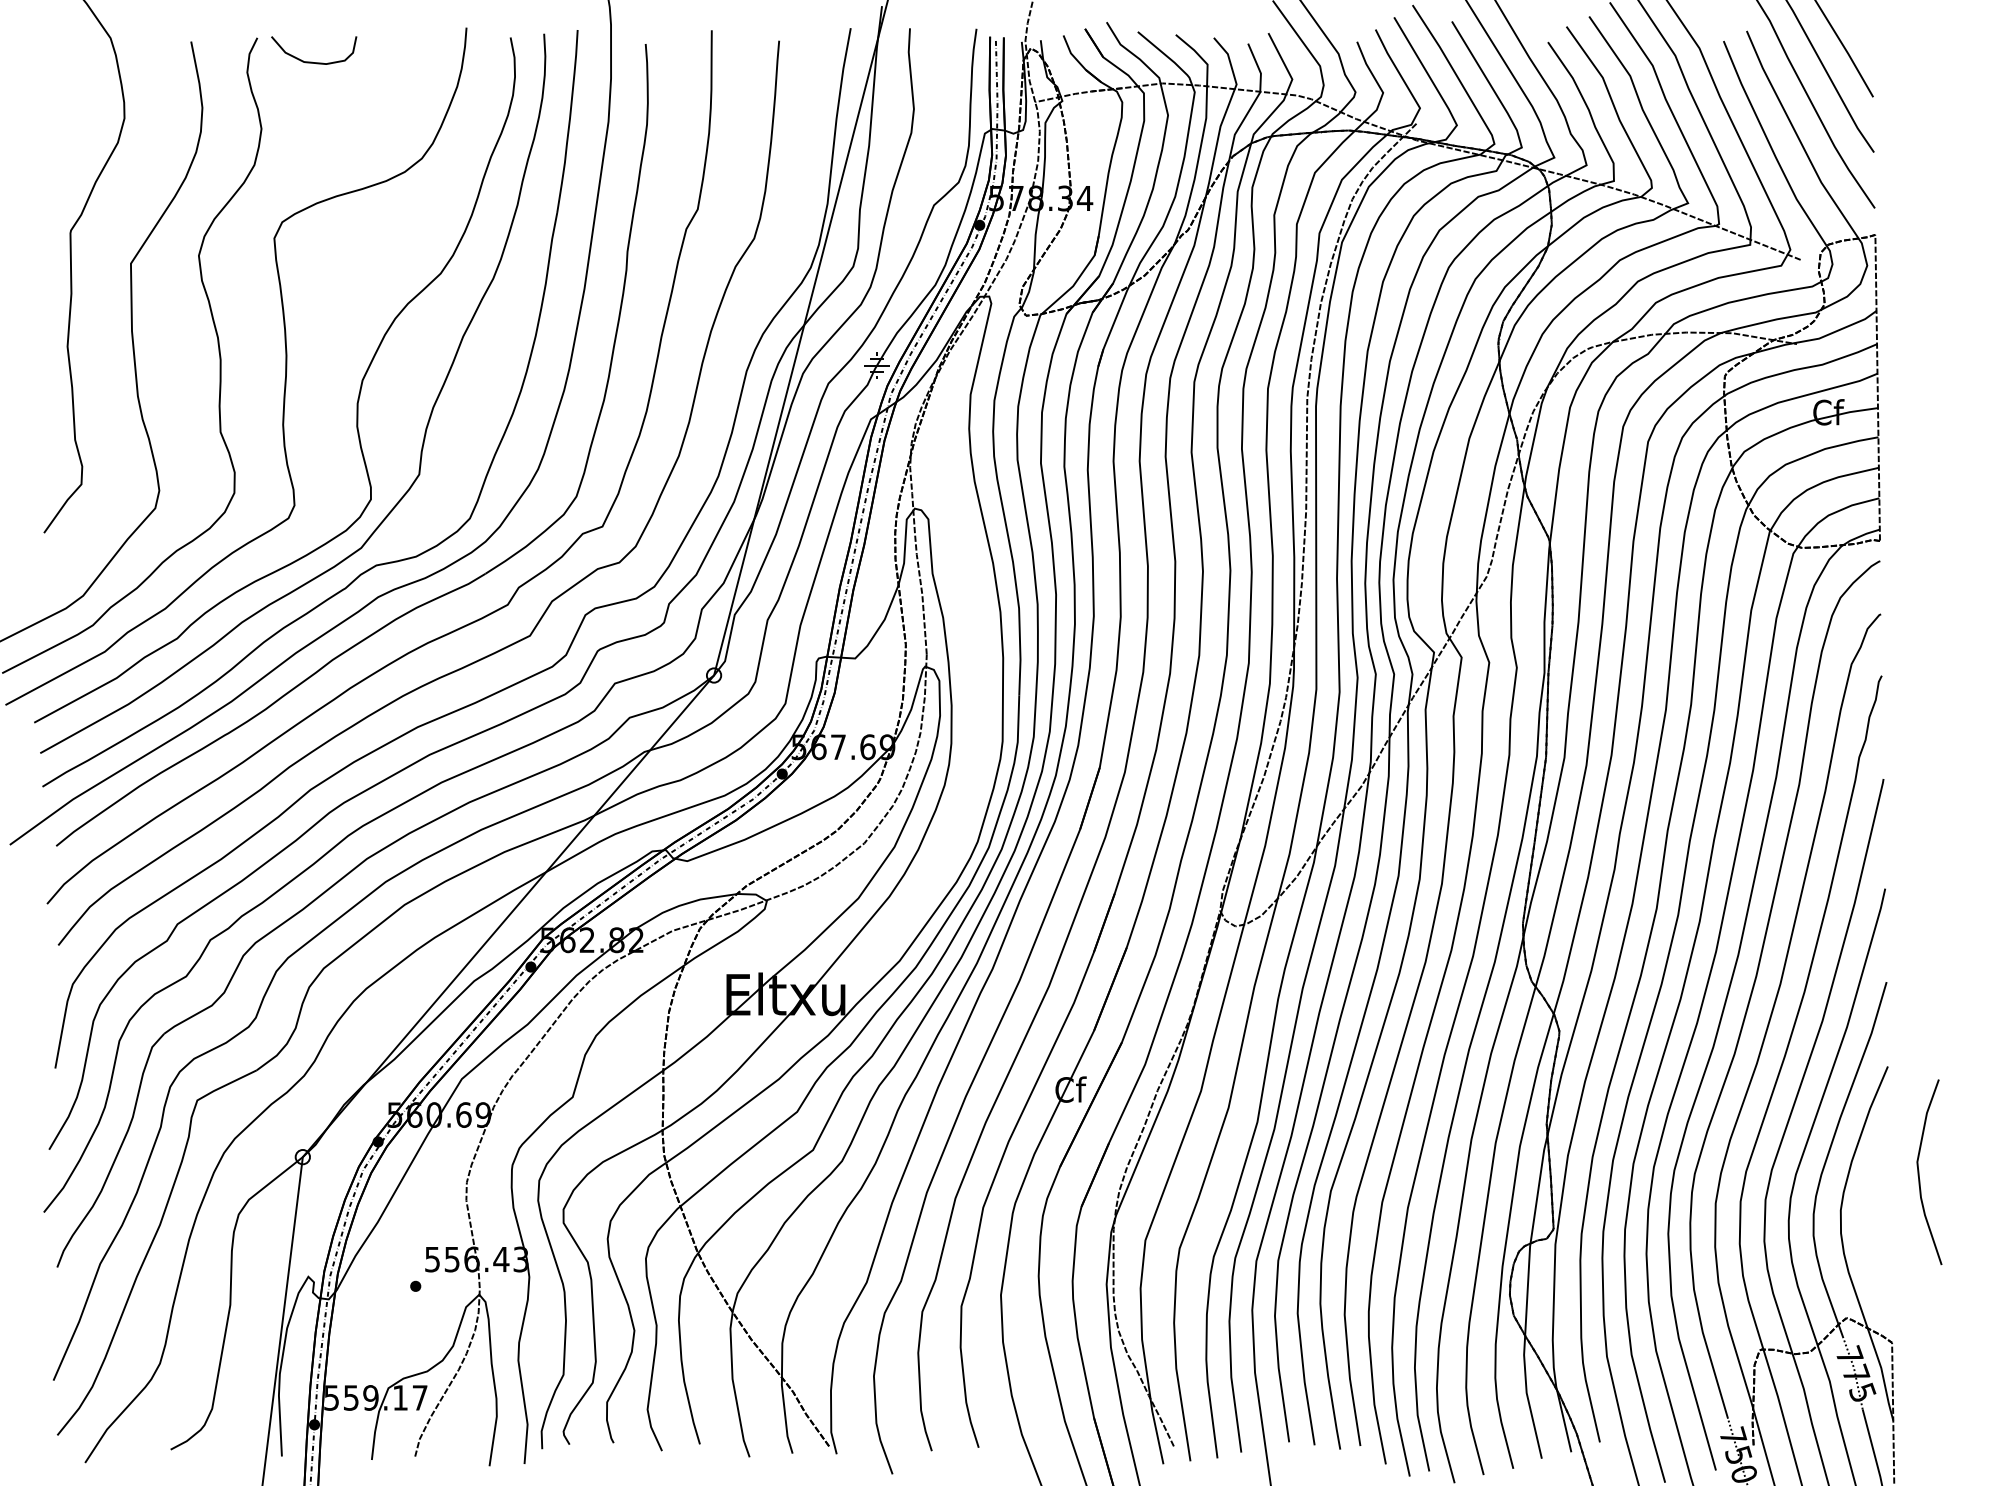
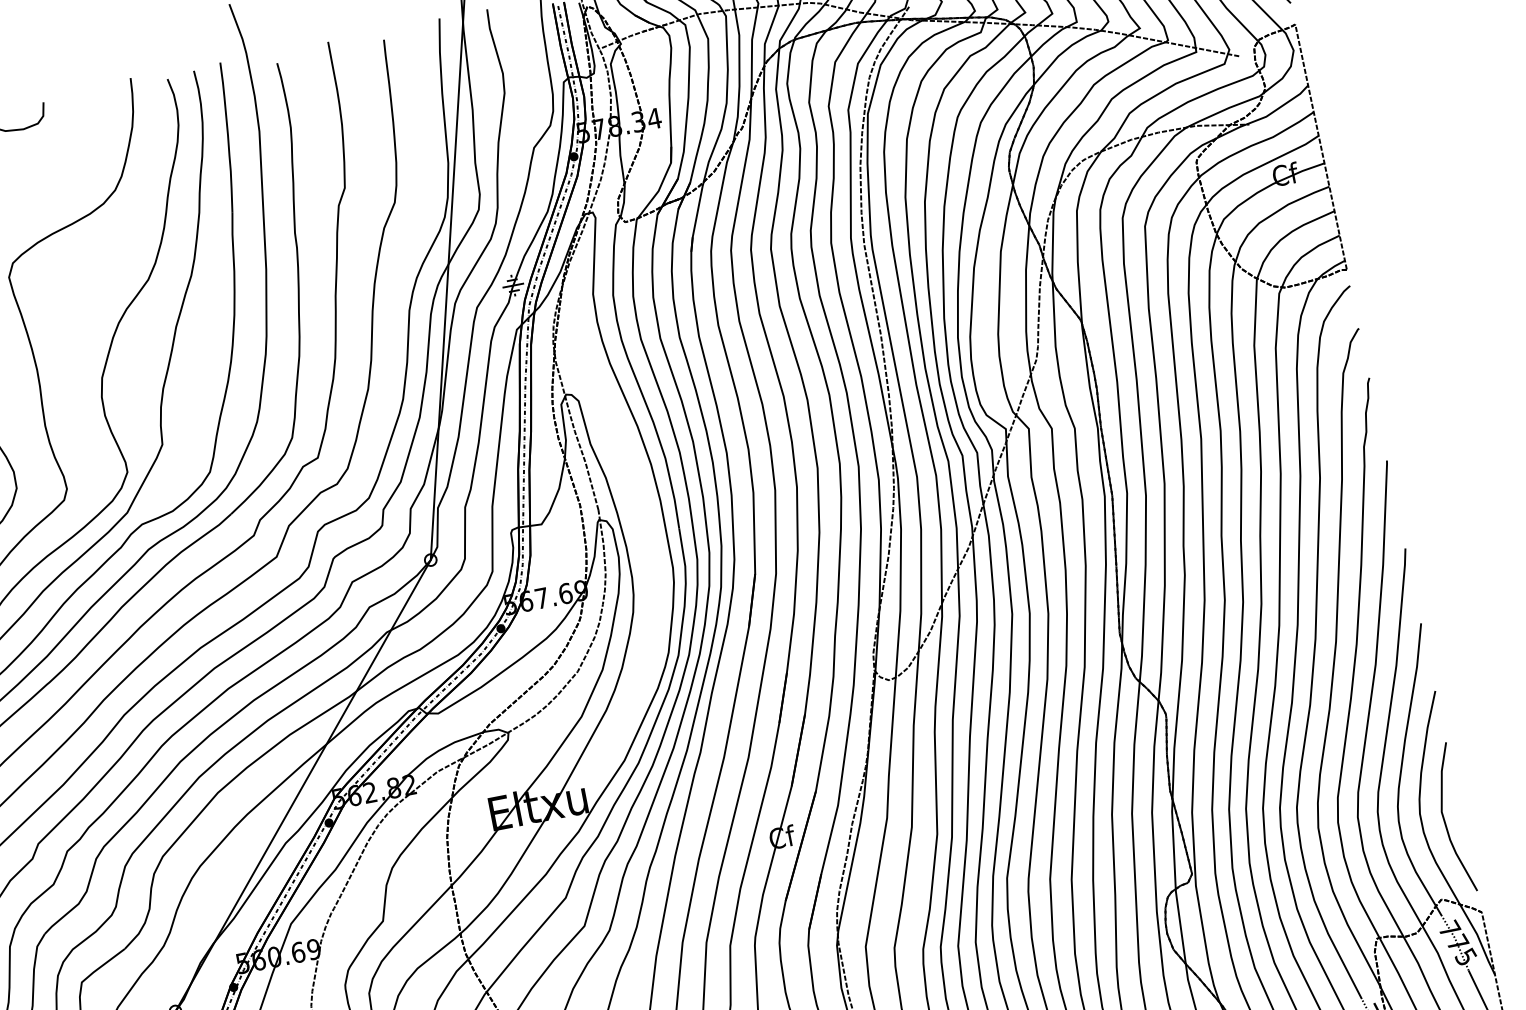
curve: (1919, 1172) -> (1445, 820), moved

